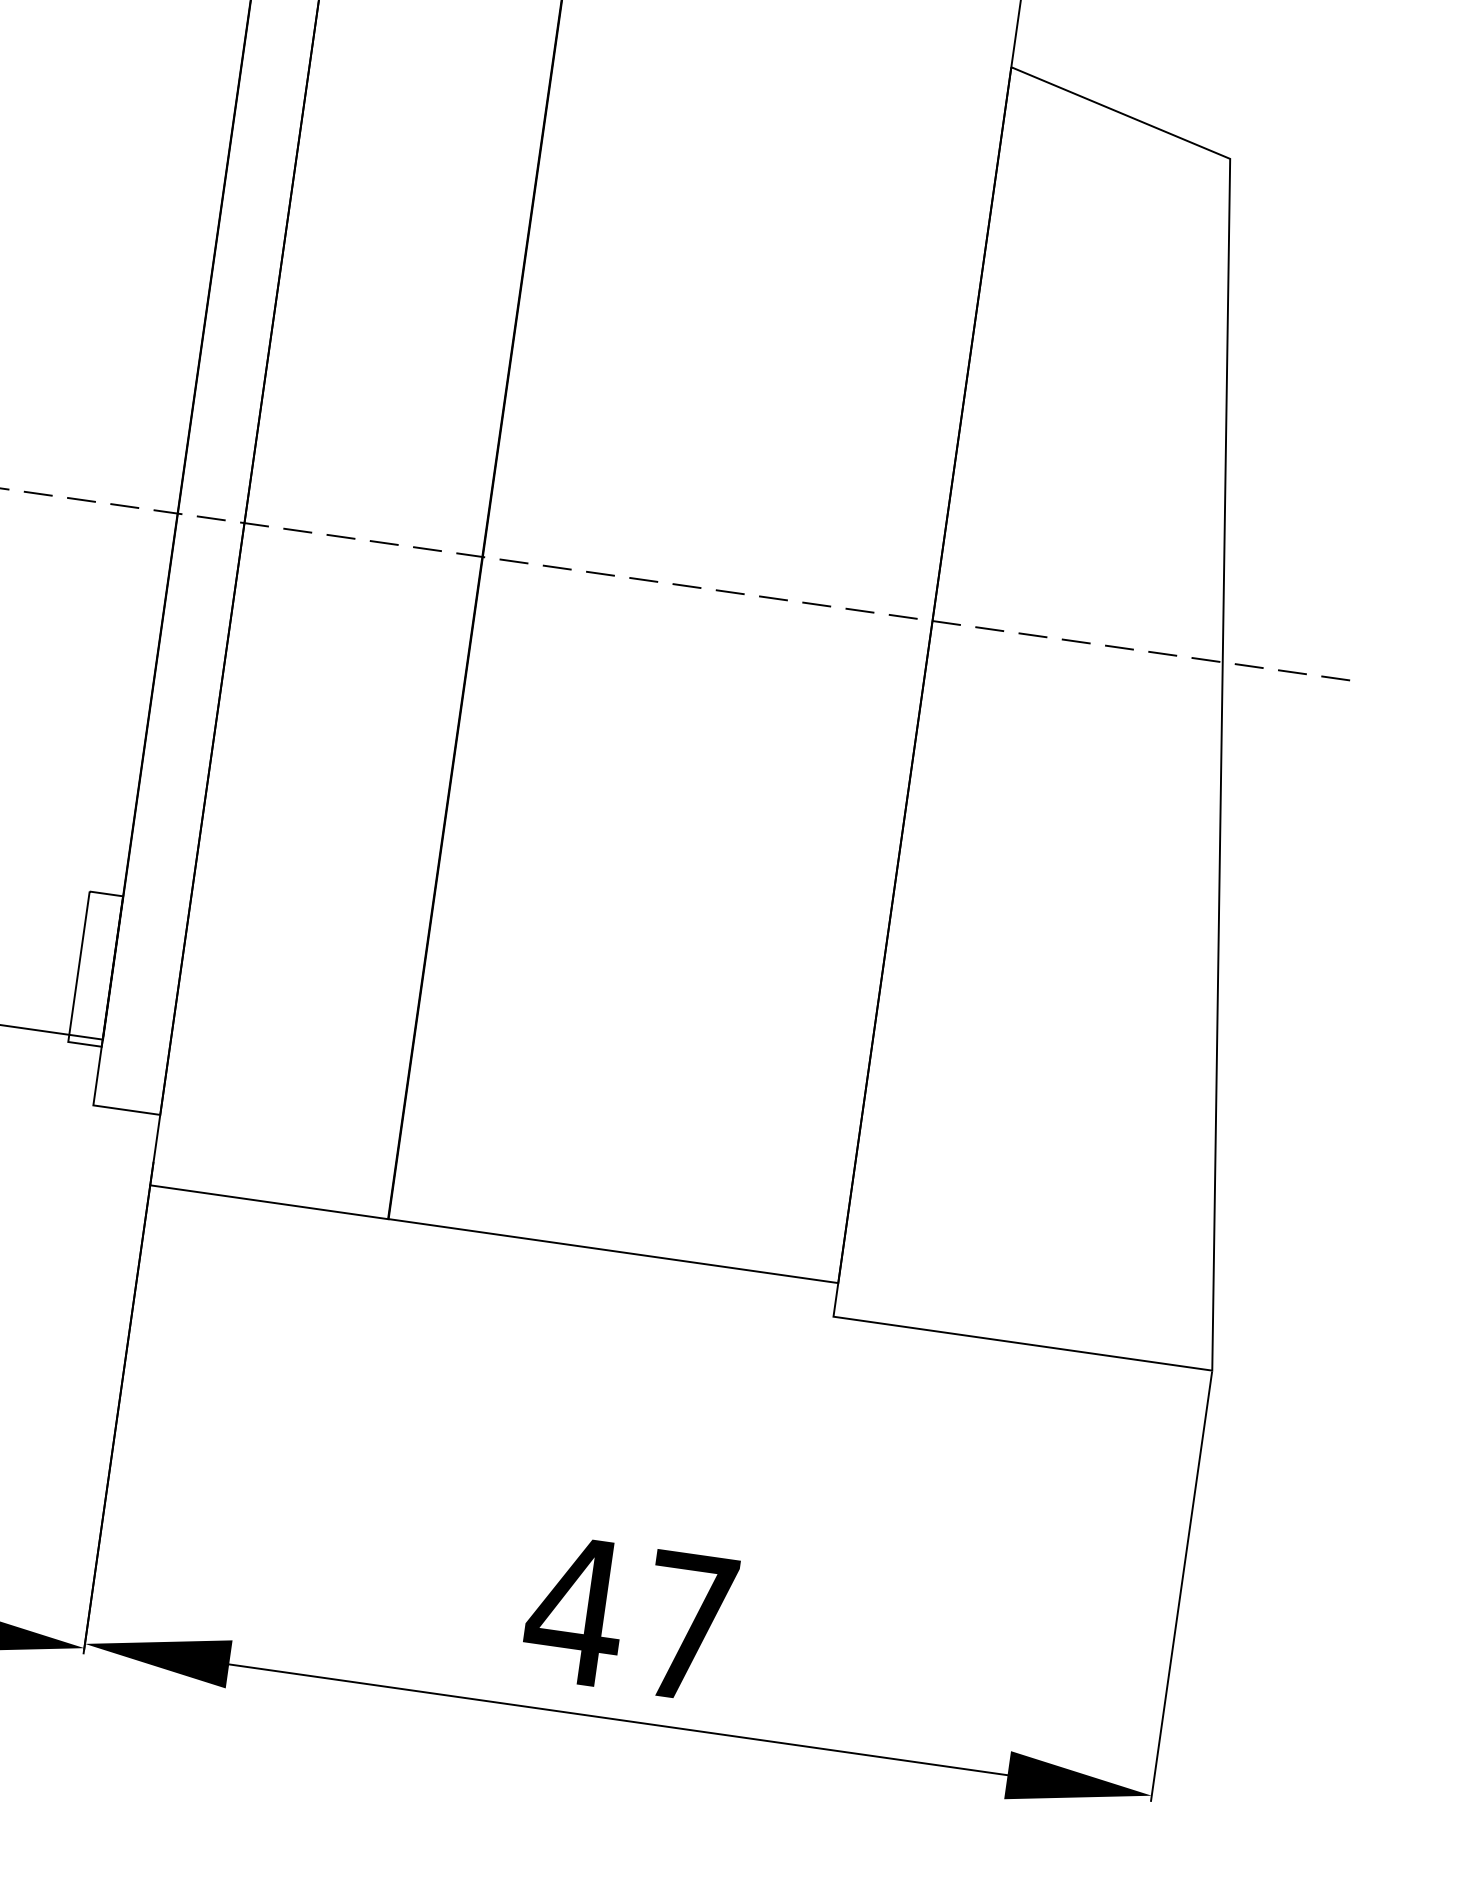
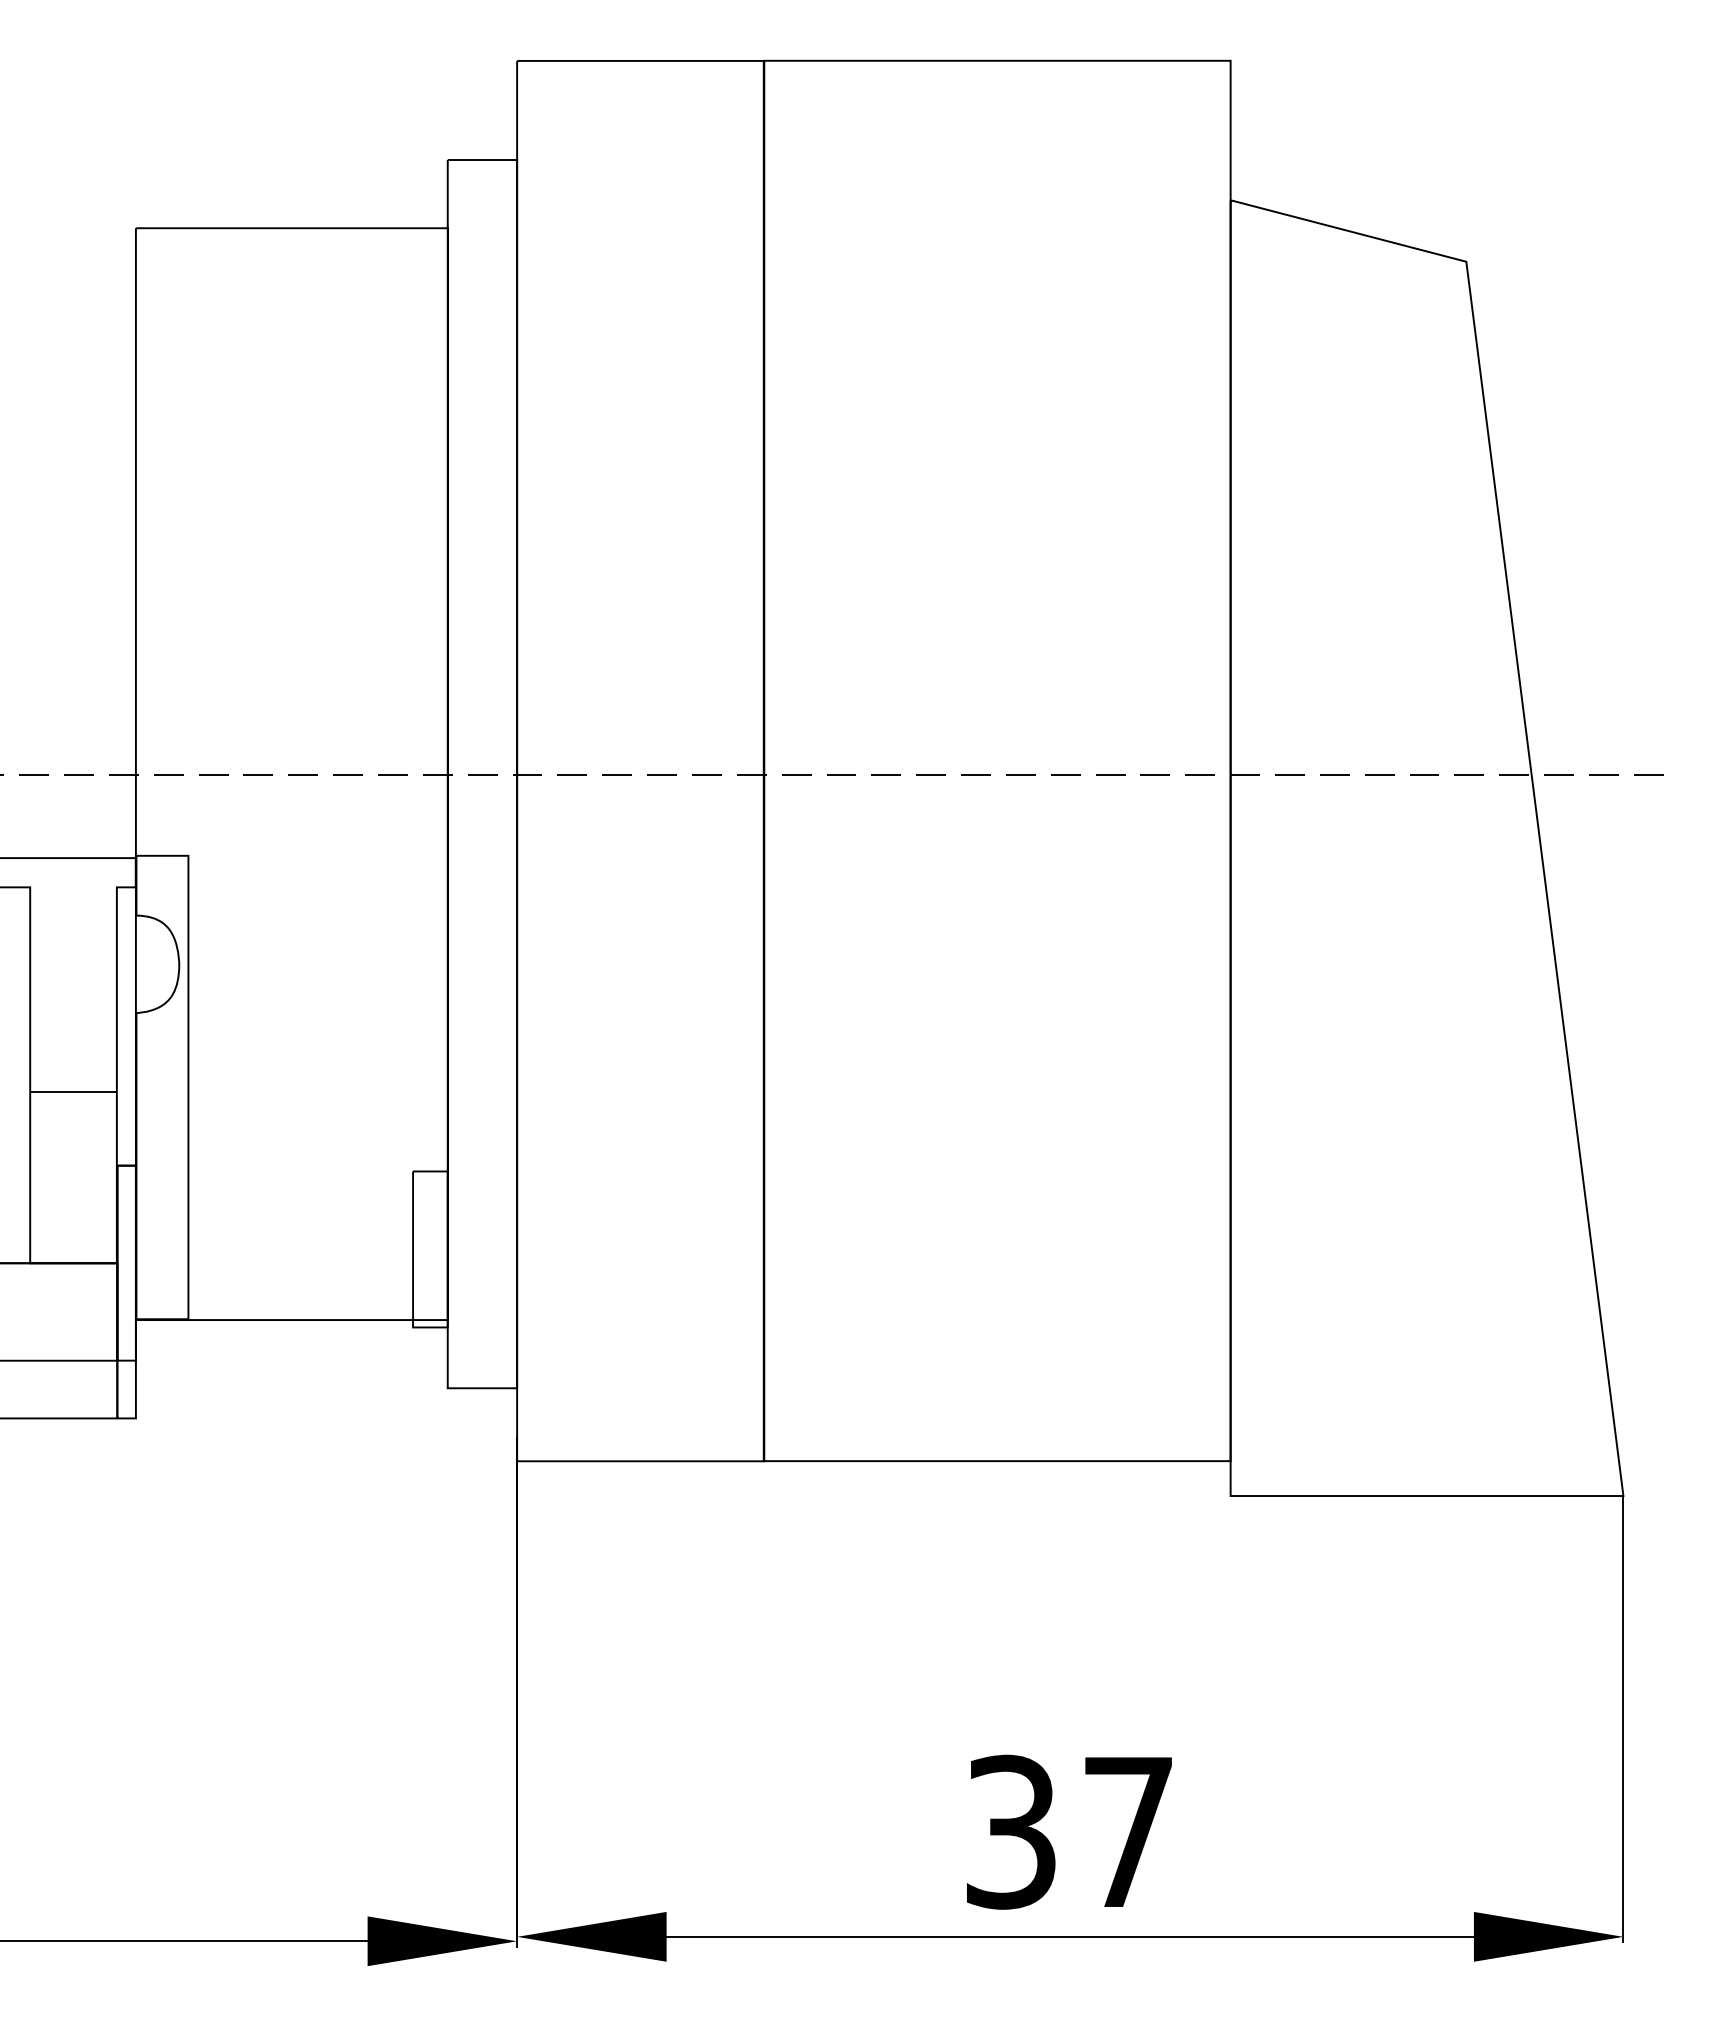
text: (575, 1610) -> (1010, 1831), 47 -> 37

